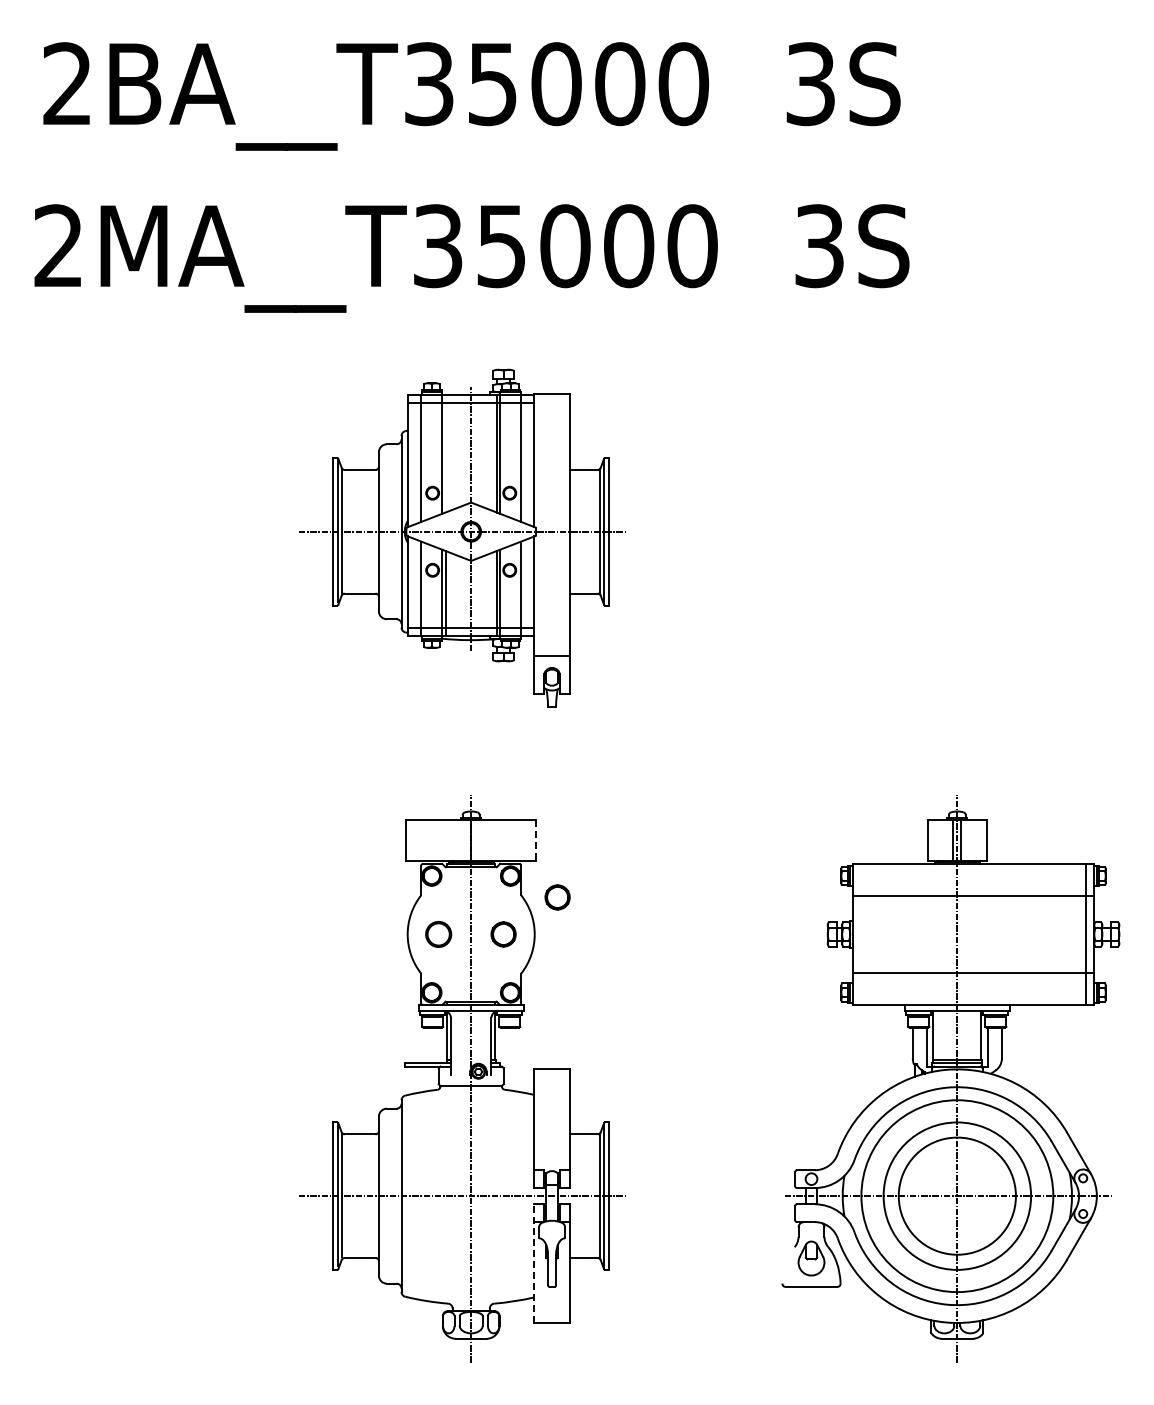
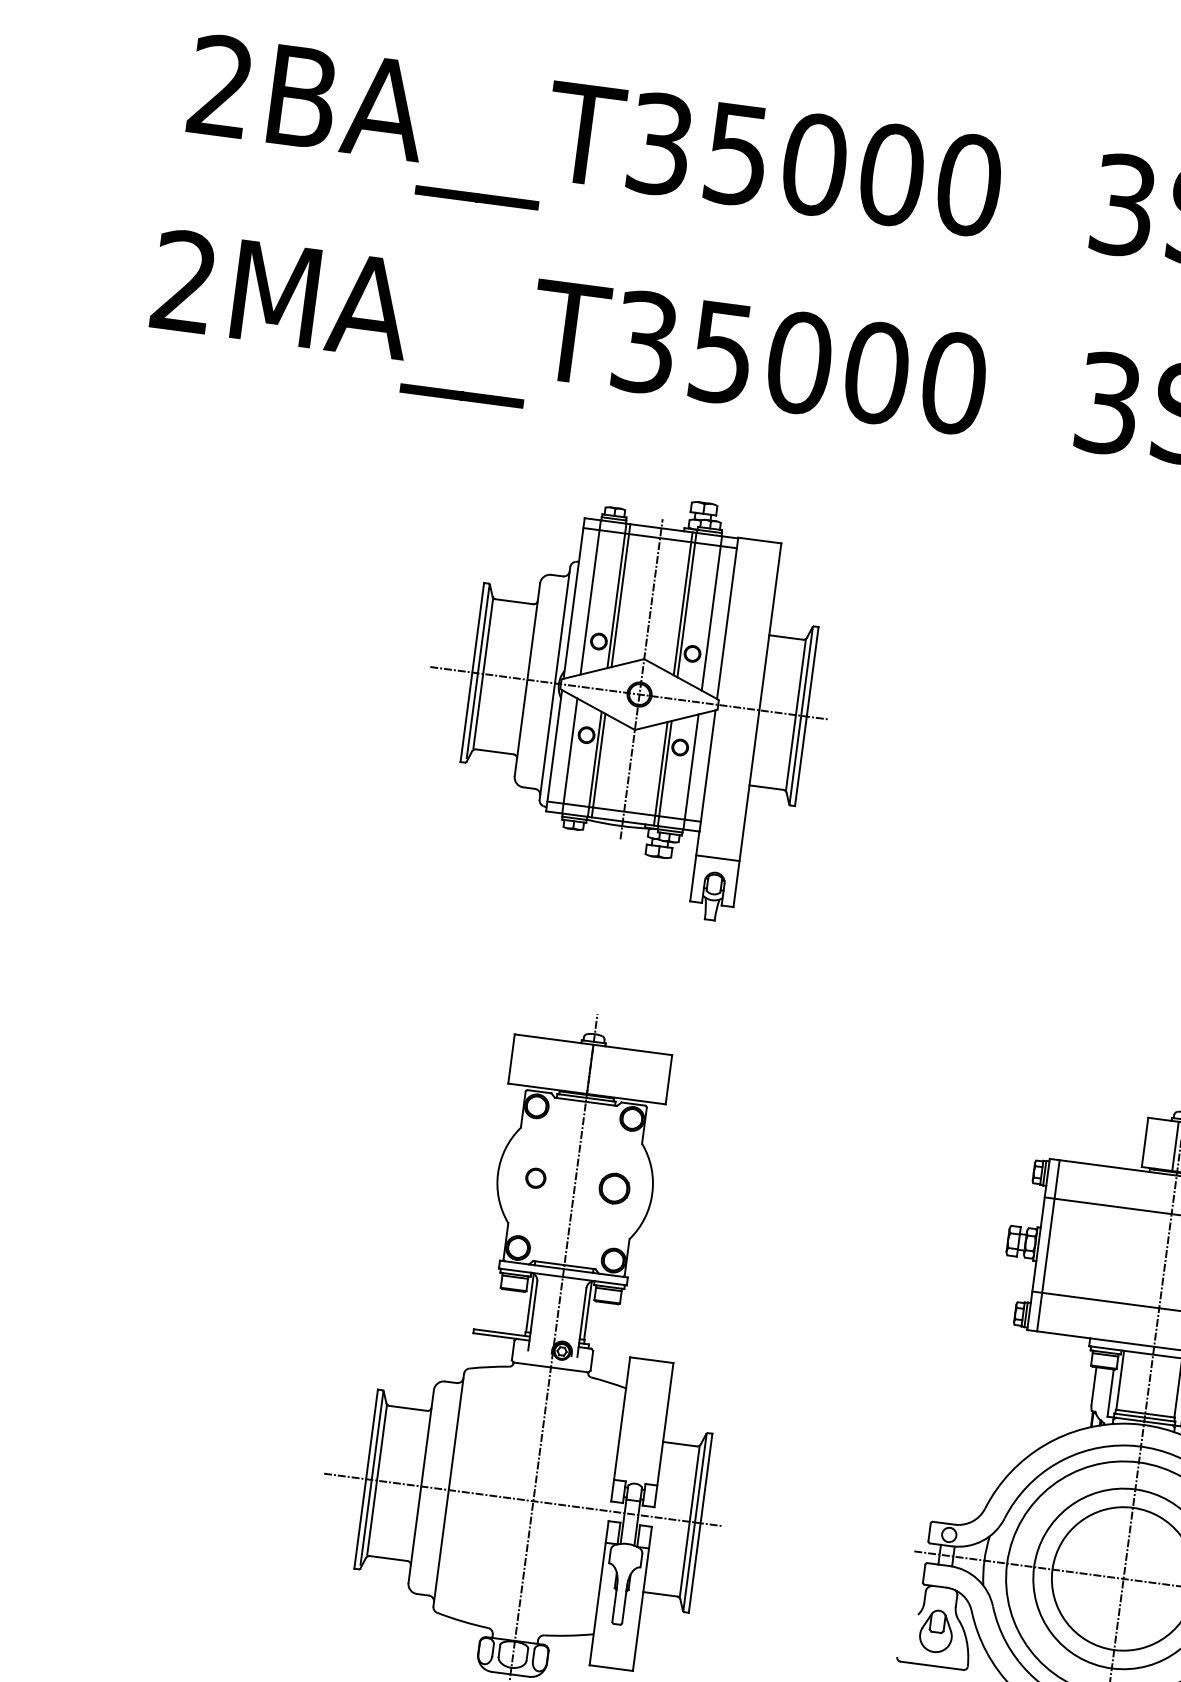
line: (445, 453) -> (620, 595), added
line: (536, 840) -> (669, 1079), dashed -> solid
circle: (557, 897) -> (685, 1152), removed
line: (860, 933) -> (1048, 1244), added
part: (438, 934) -> (535, 1178), size x0.62
line: (534, 1263) -> (599, 1593), dashed -> solid

